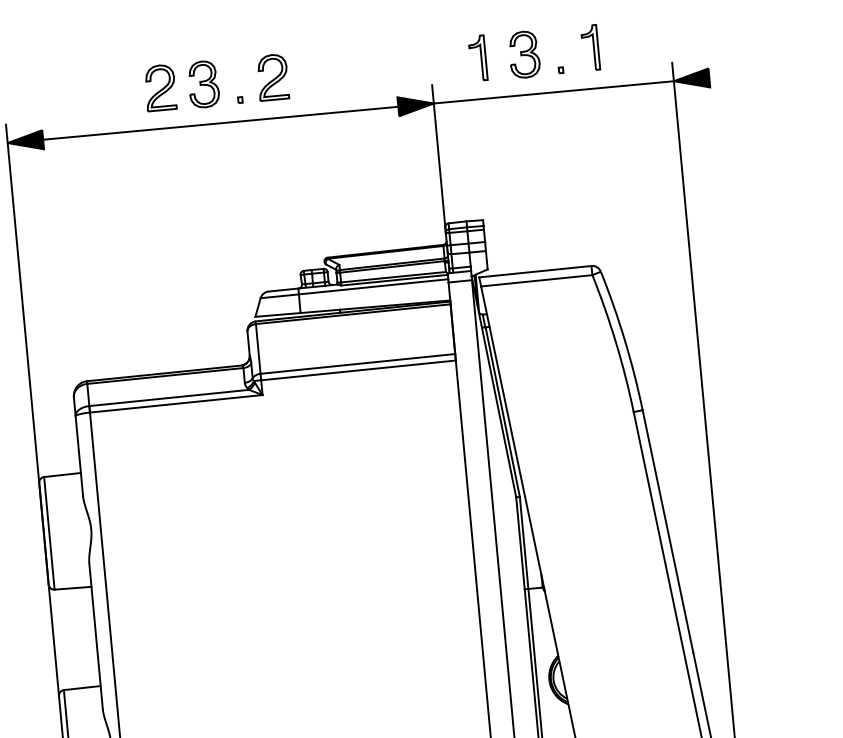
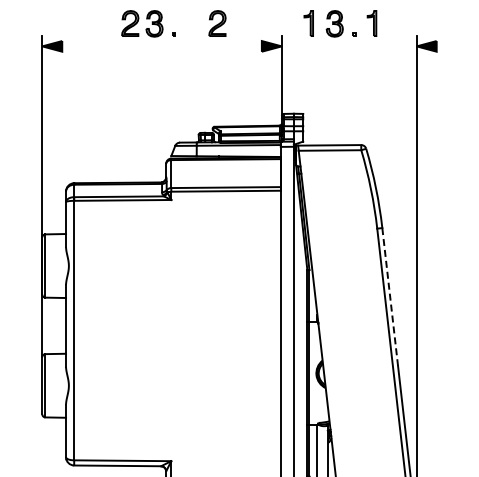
part: (272, 77) -> (217, 23), moved
line: (552, 92) -> (348, 46), removed
line: (219, 123) -> (161, 46), removed
line: (668, 532) -> (390, 297), solid -> dashed

